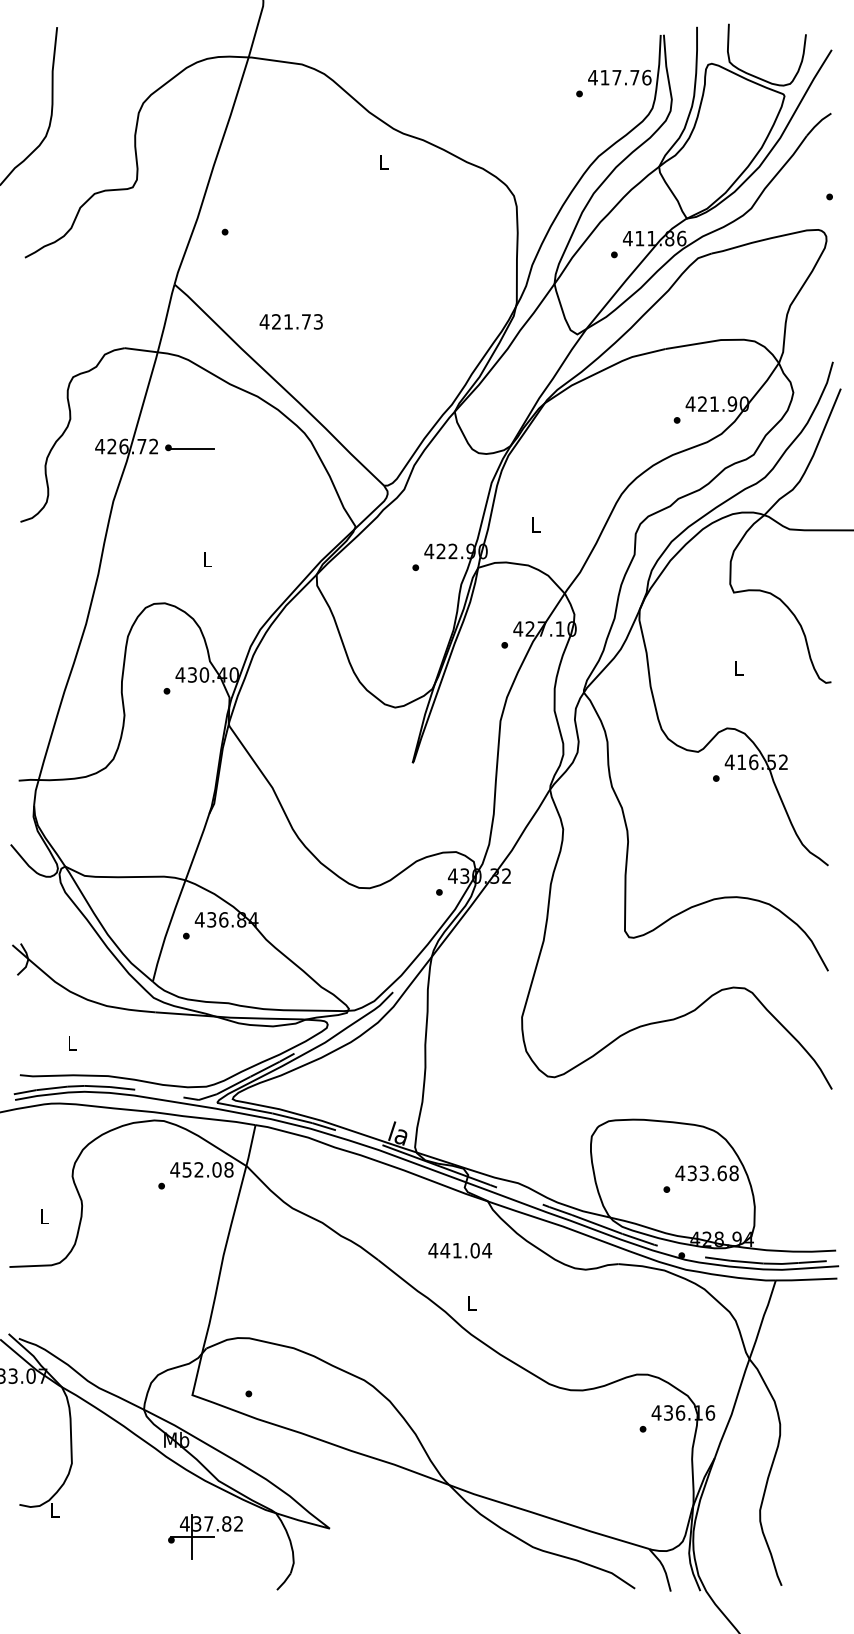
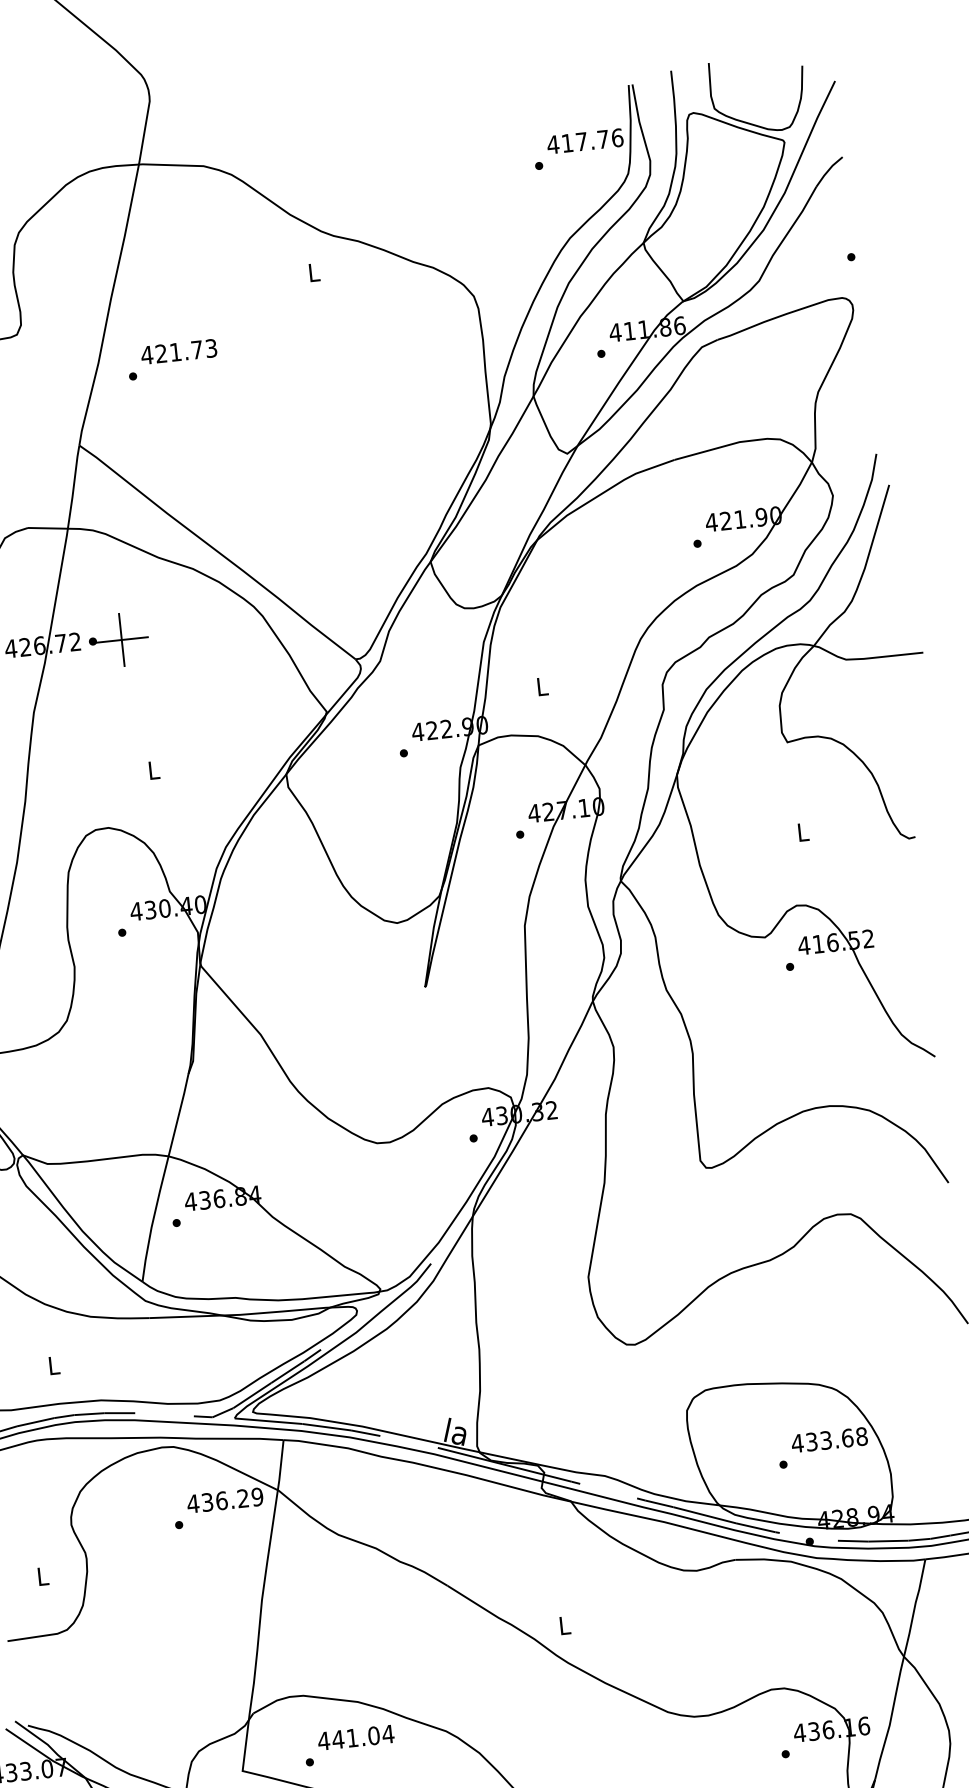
text: (290, 321) -> (178, 351), moved
line: (192, 448) -> (121, 639), added
text: (208, 1169) -> (233, 1499), 452.08 -> 436.29
text: (459, 1250) -> (355, 1737), moved

